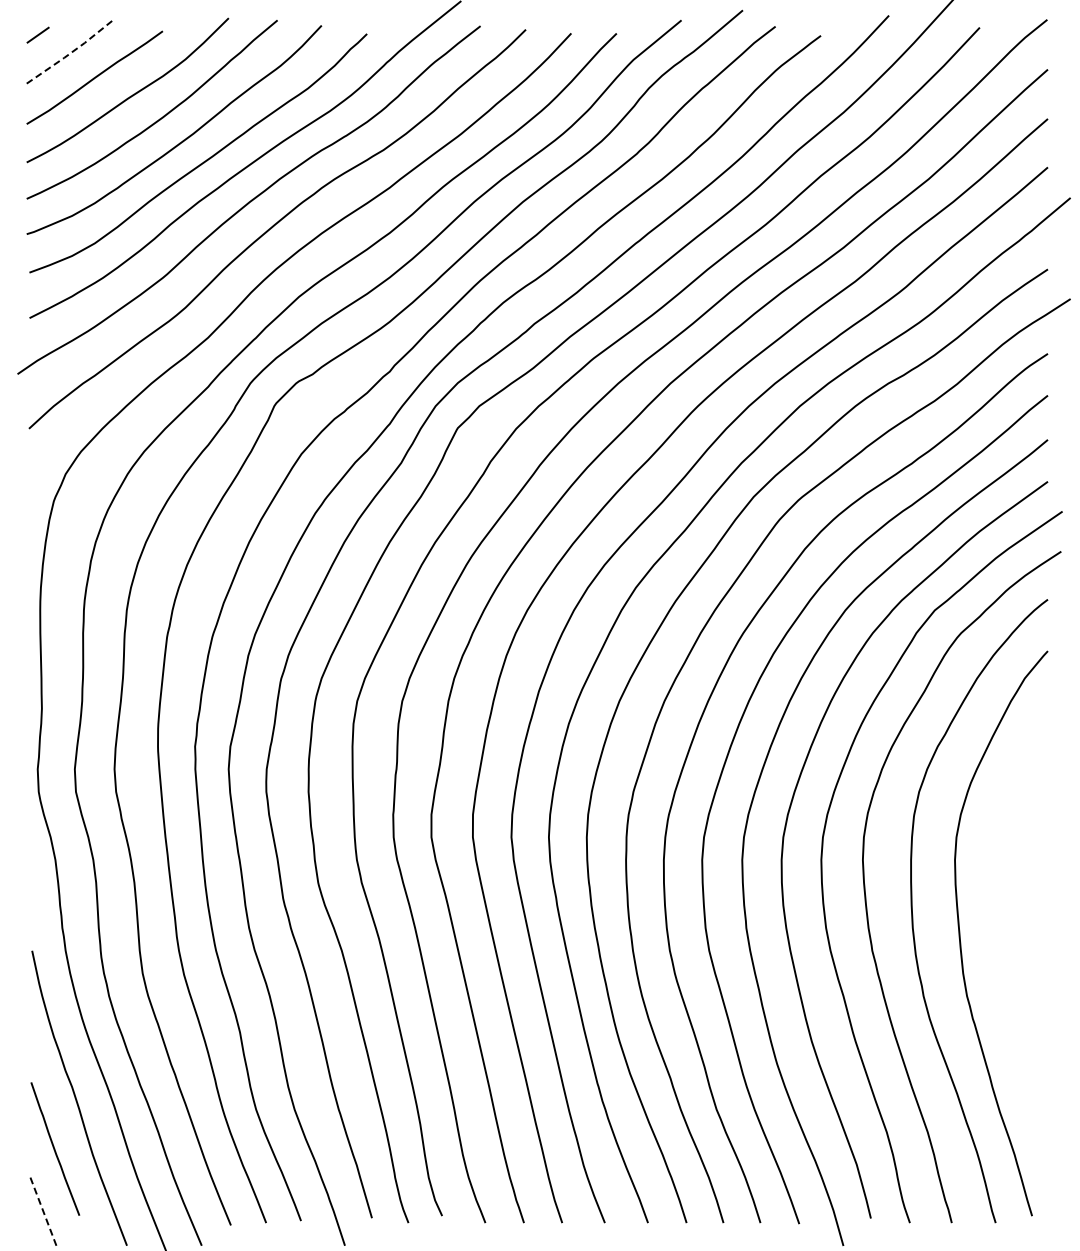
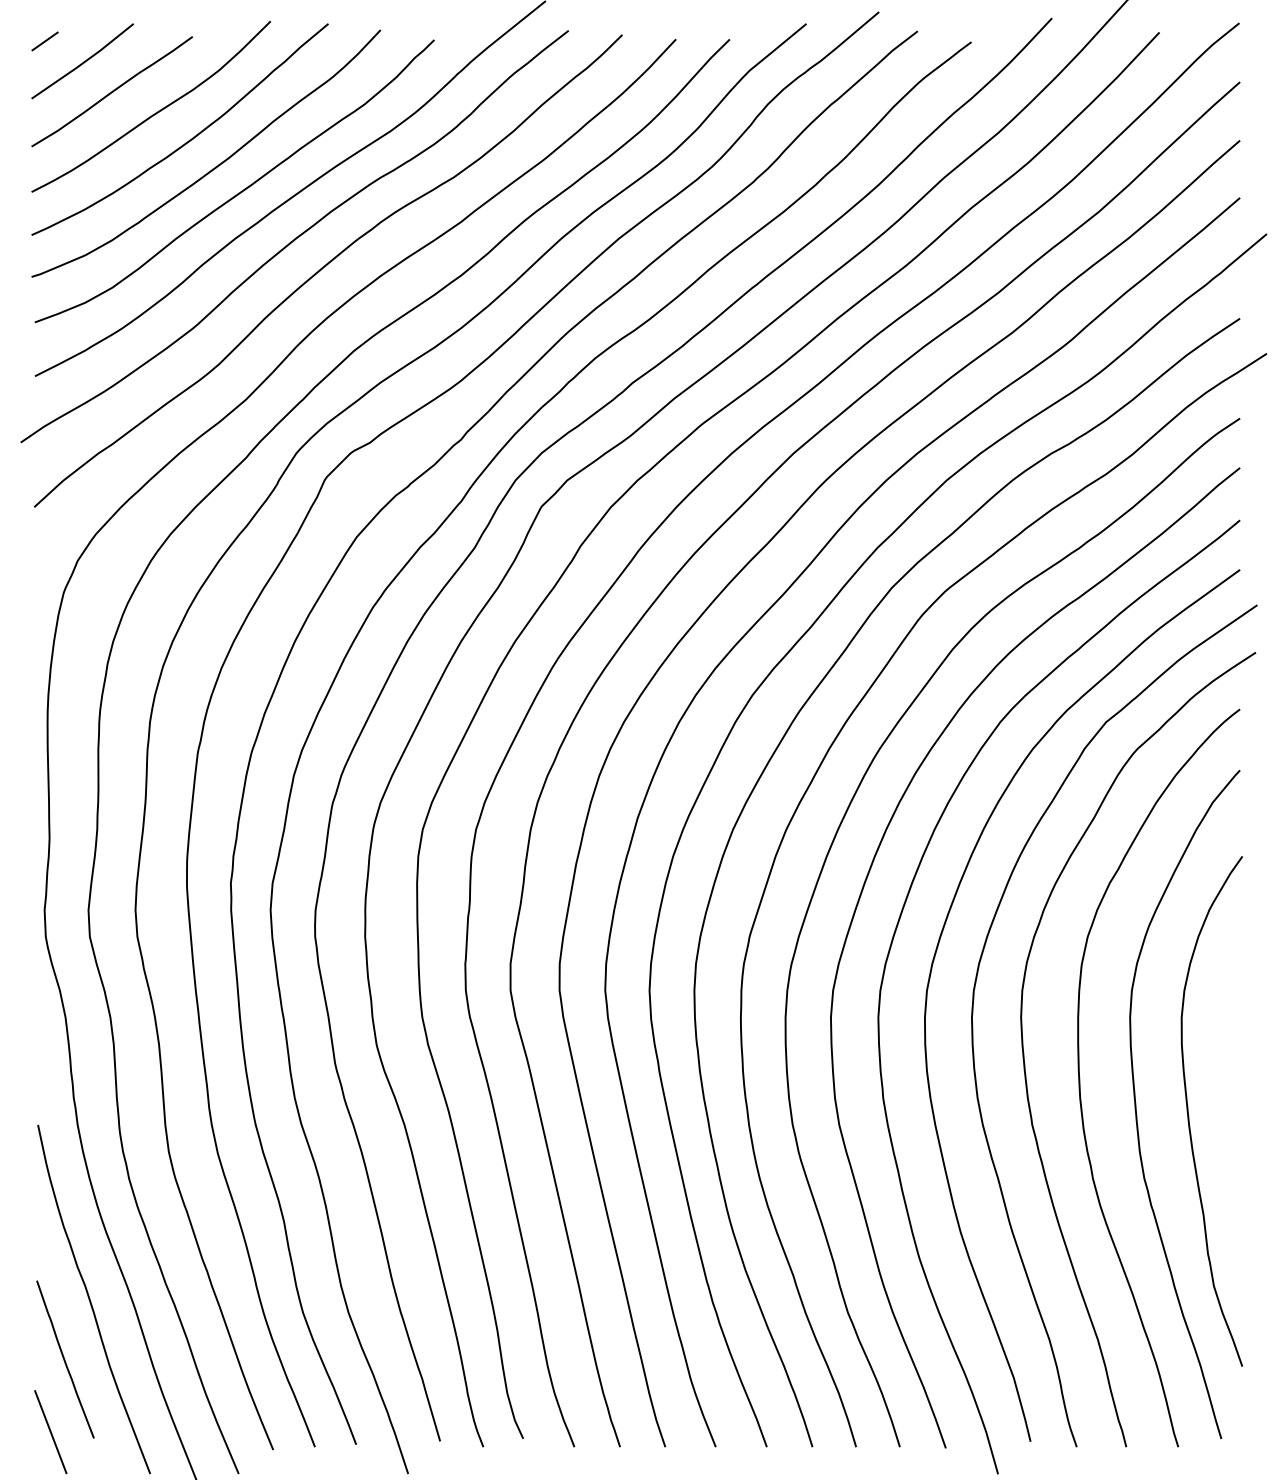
line: (71, 52) -> (84, 61), dashed -> solid
curve: (1005, 944) -> (1189, 1117), added
line: (42, 1210) -> (50, 1432), dashed -> solid

